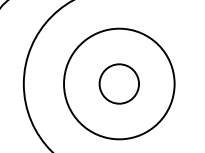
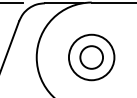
circle: (118, 83) -> (91, 57), size x0.71

